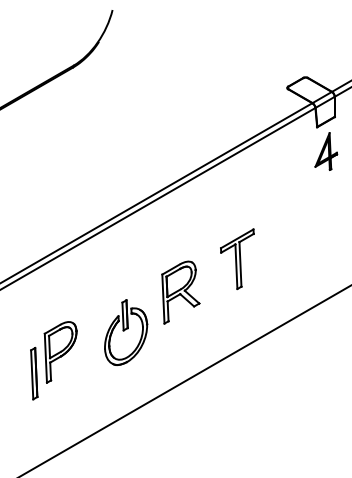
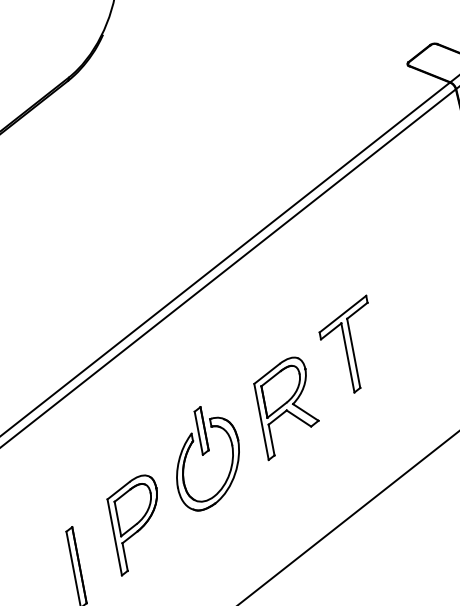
part: (237, 259) -> (347, 346), moved
part: (126, 332) -> (207, 457), moved
part: (60, 352) -> (136, 525), moved

